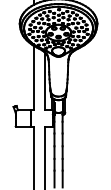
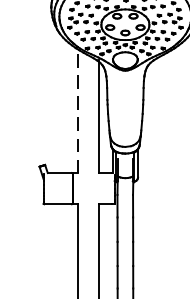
line: (33, 76) -> (77, 108), solid -> dashed

